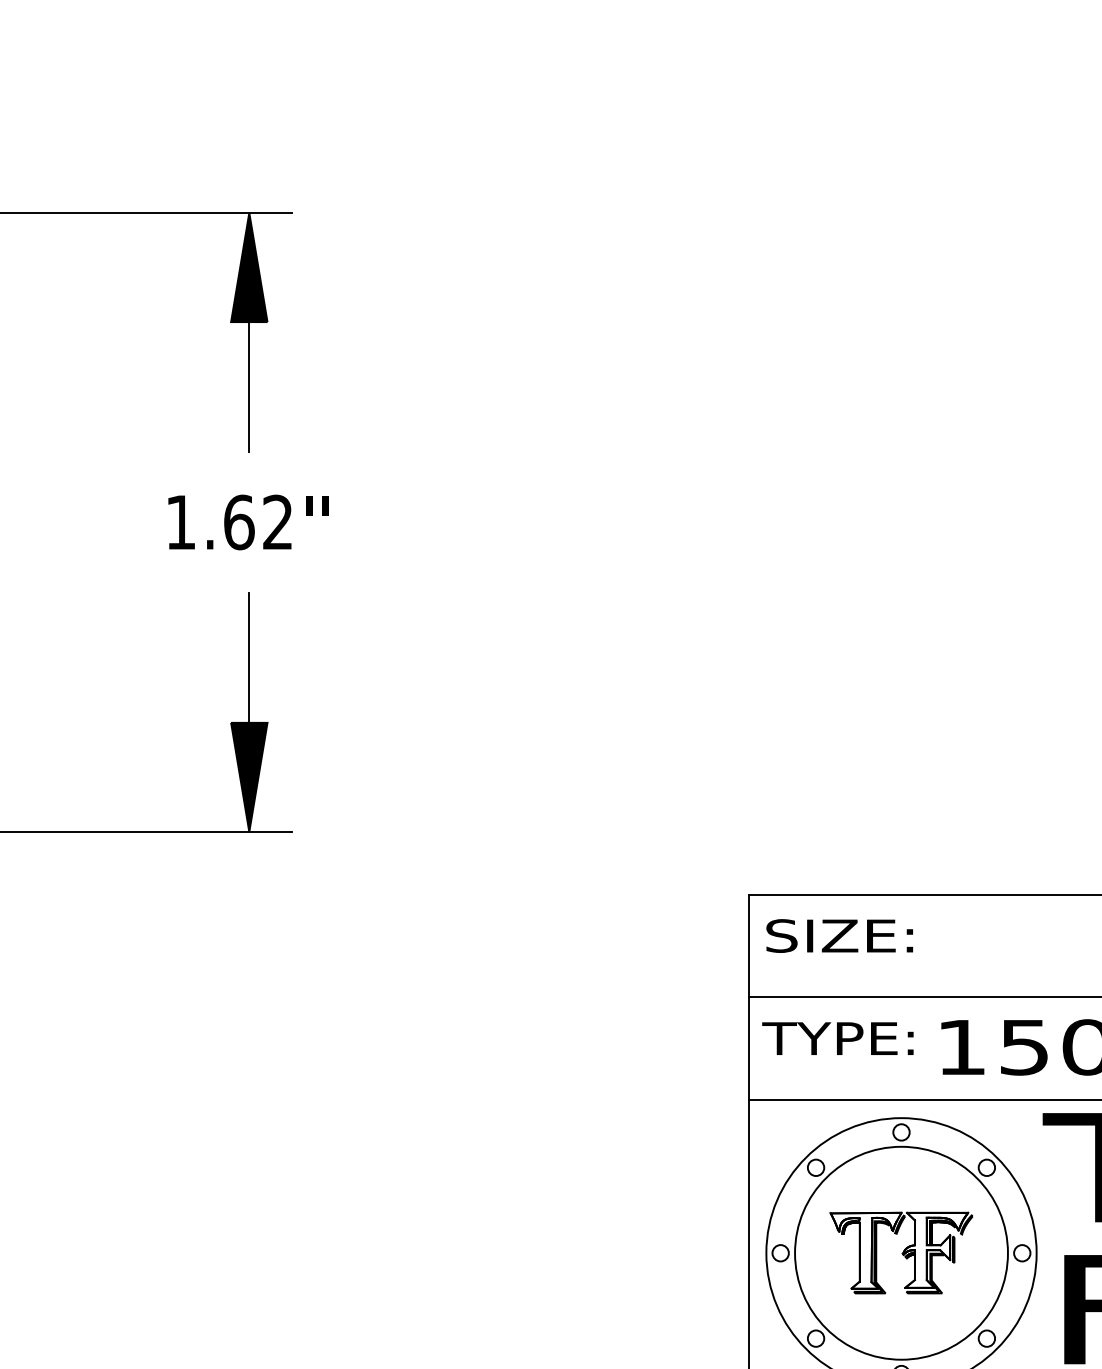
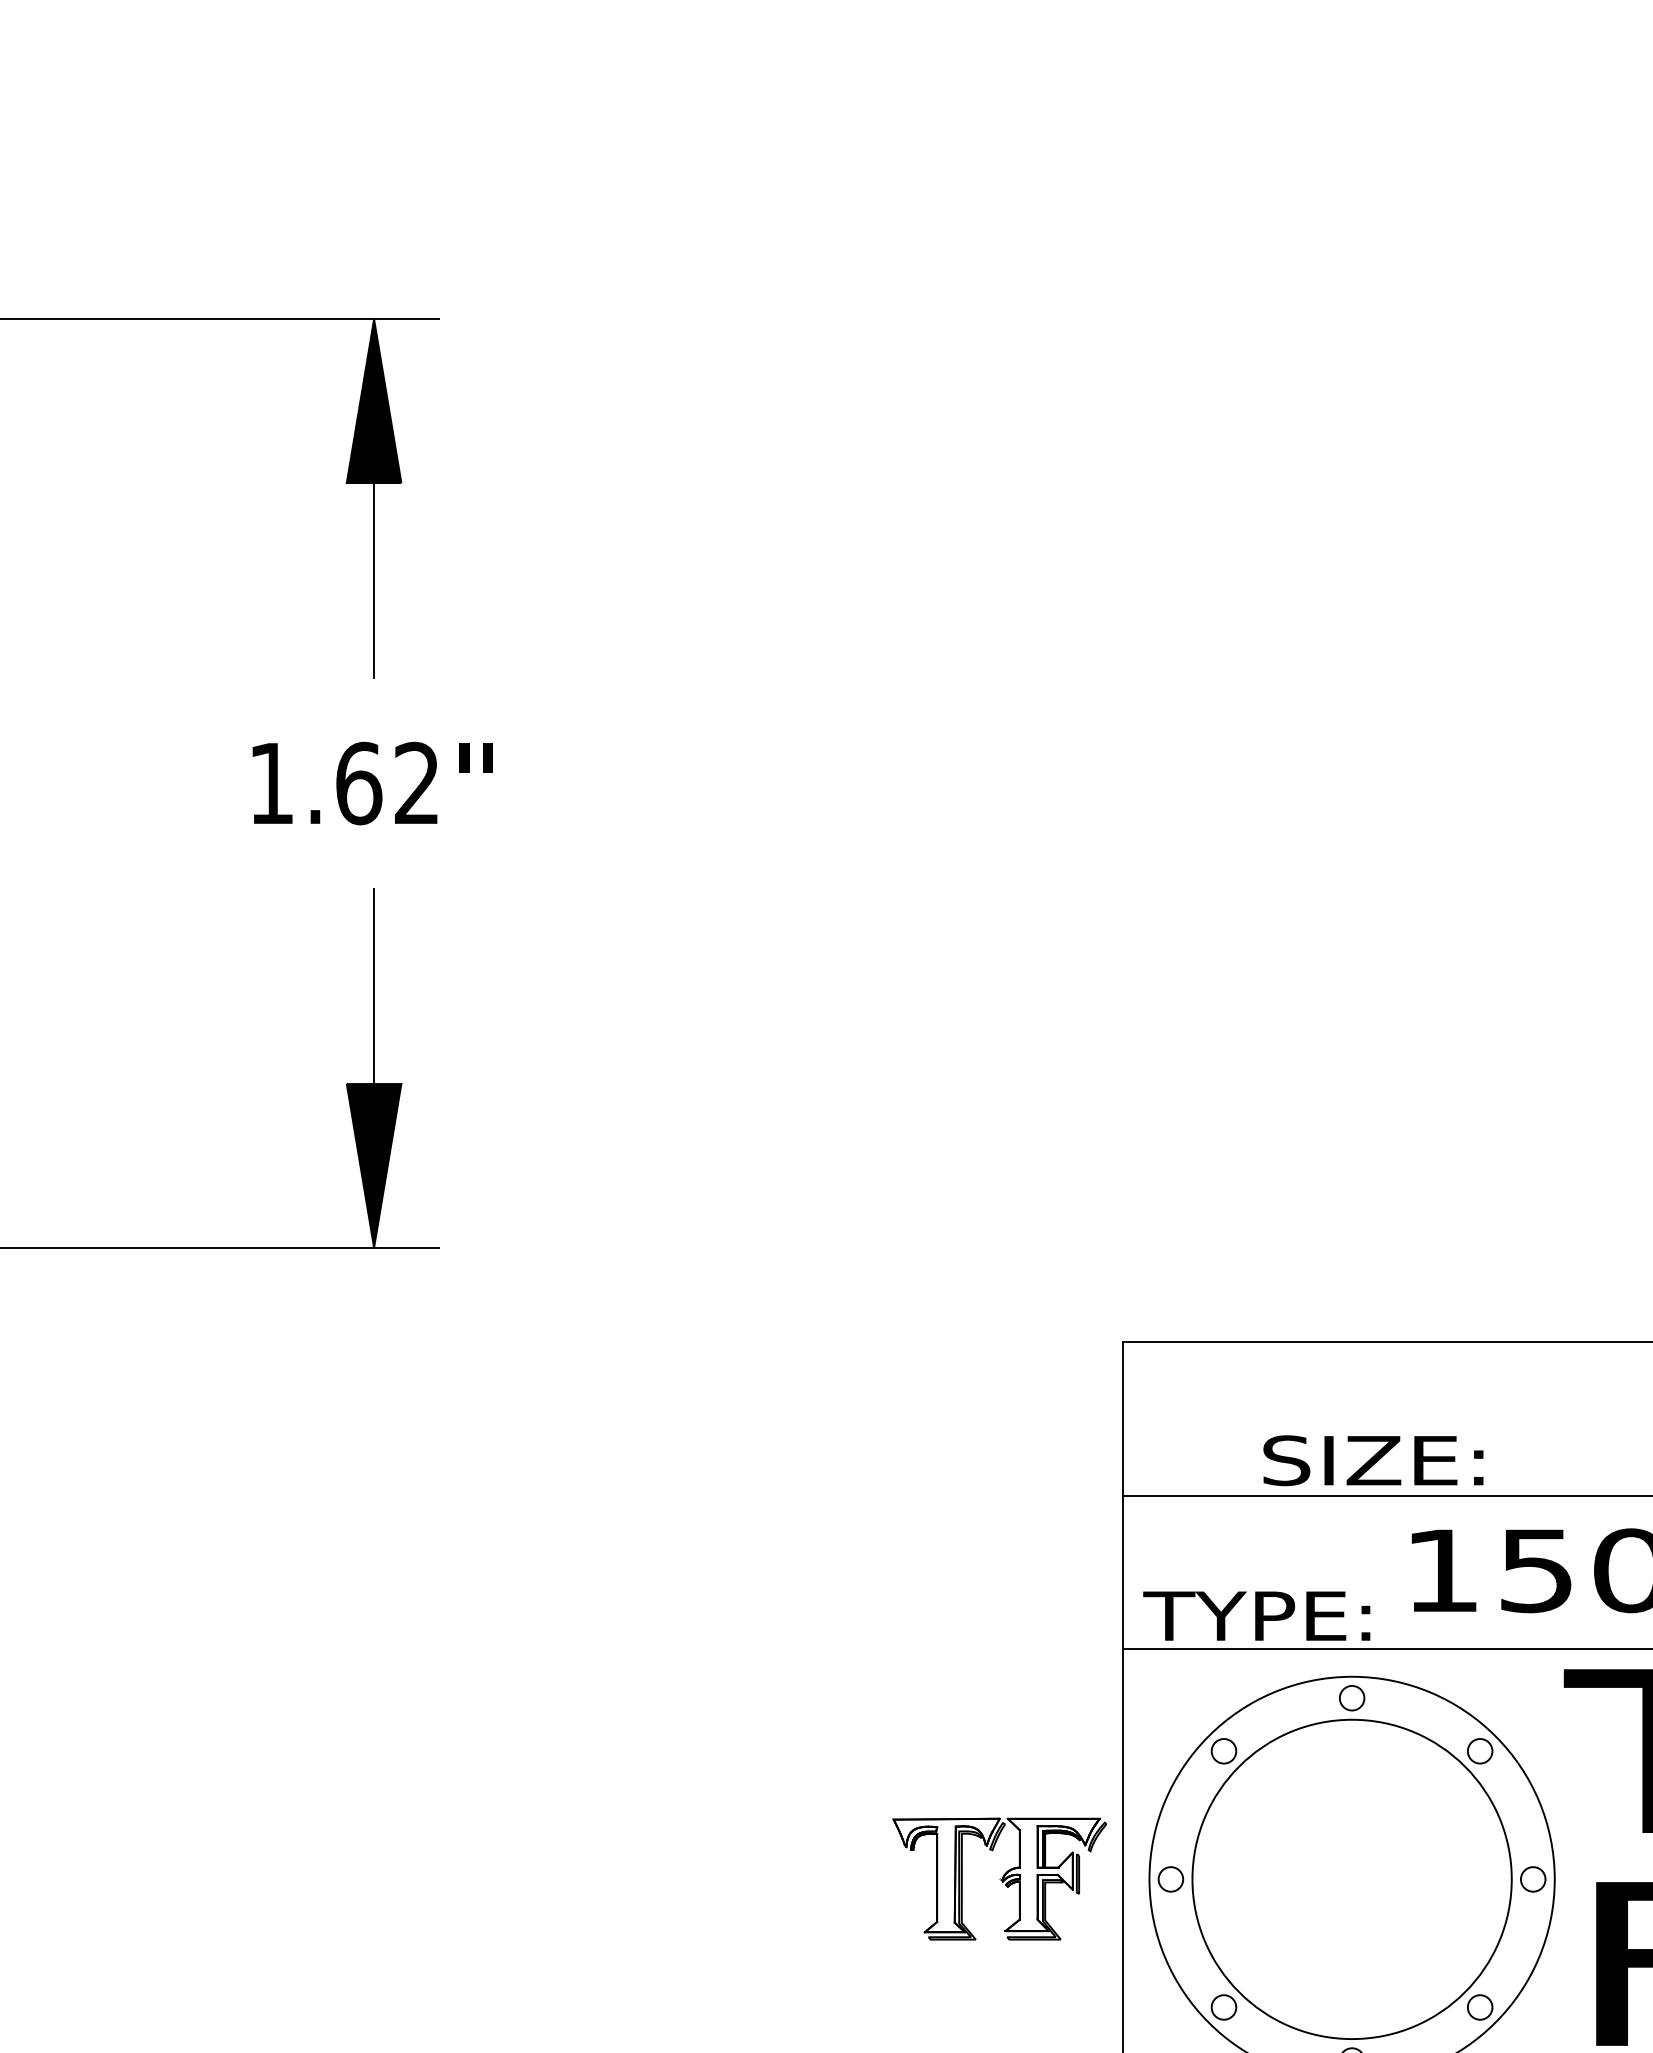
text: (839, 935) -> (1373, 1459), moved
text: (837, 1038) -> (1256, 1615), moved
part: (901, 1252) -> (999, 1878), moved

